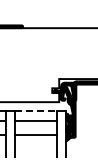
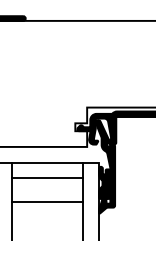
line: (36, 111) -> (48, 162), dashed -> solid

